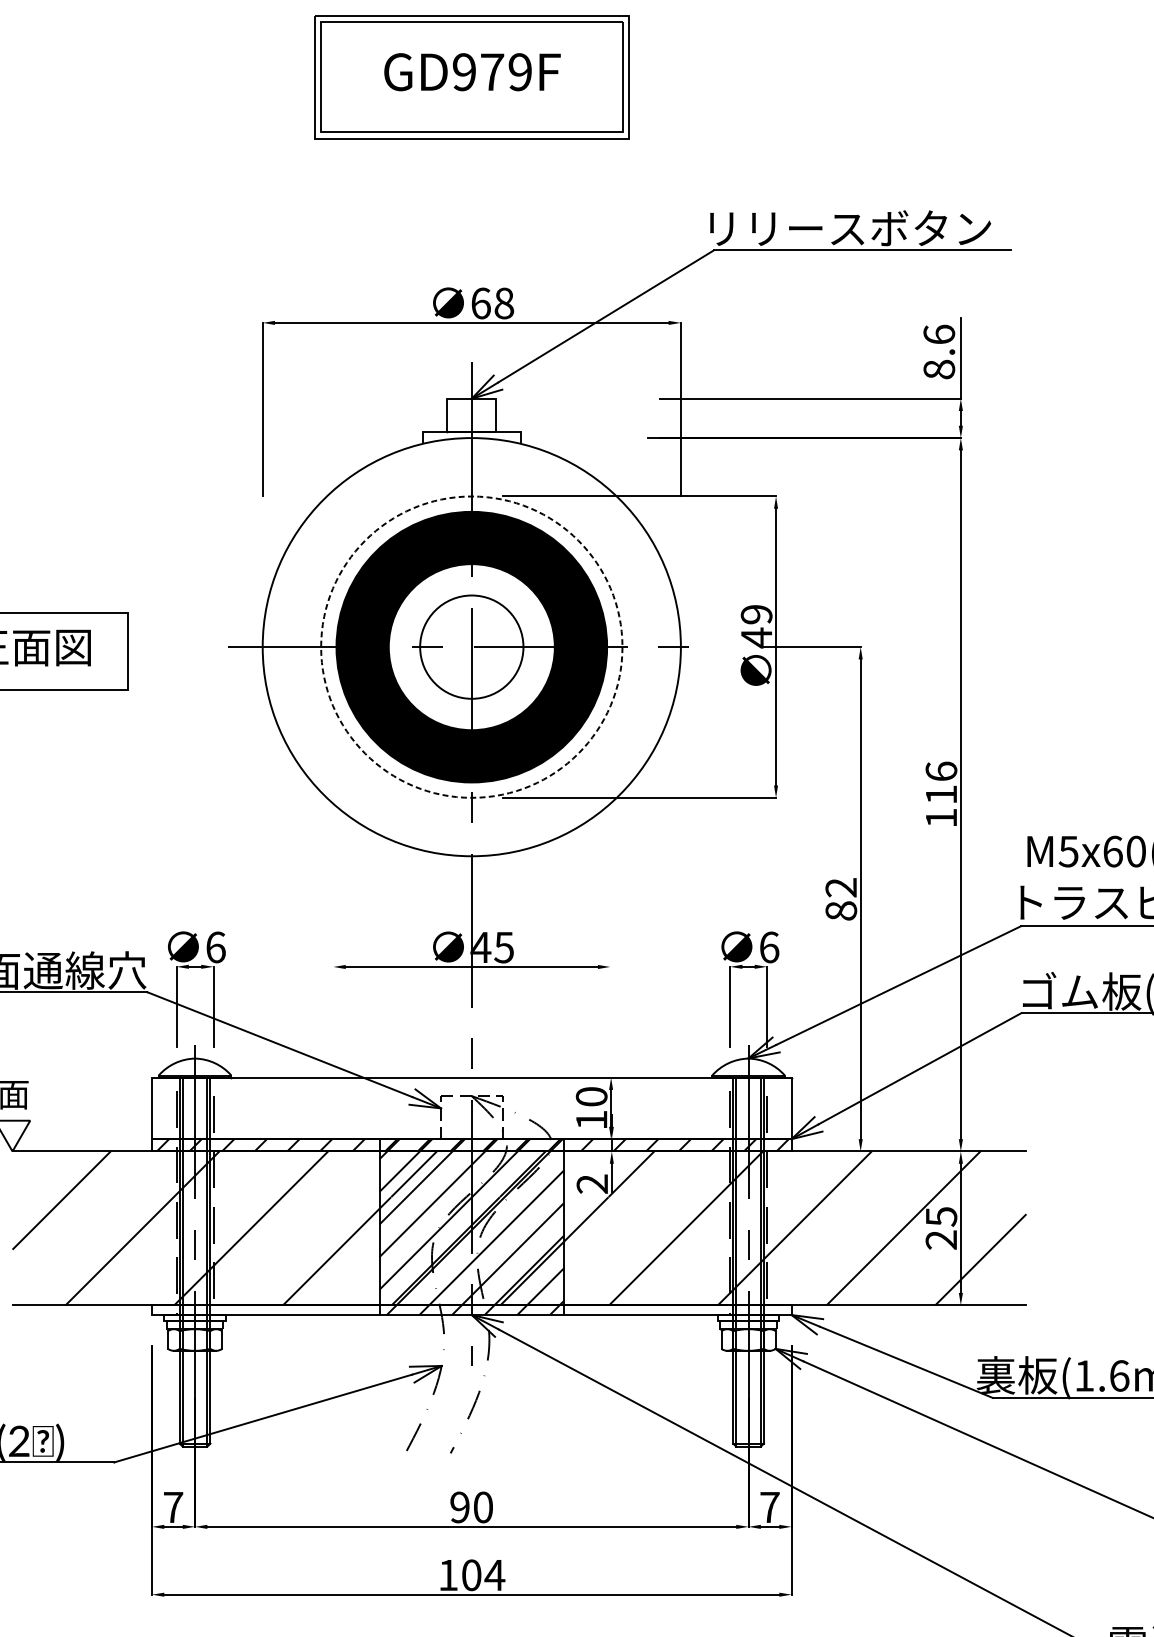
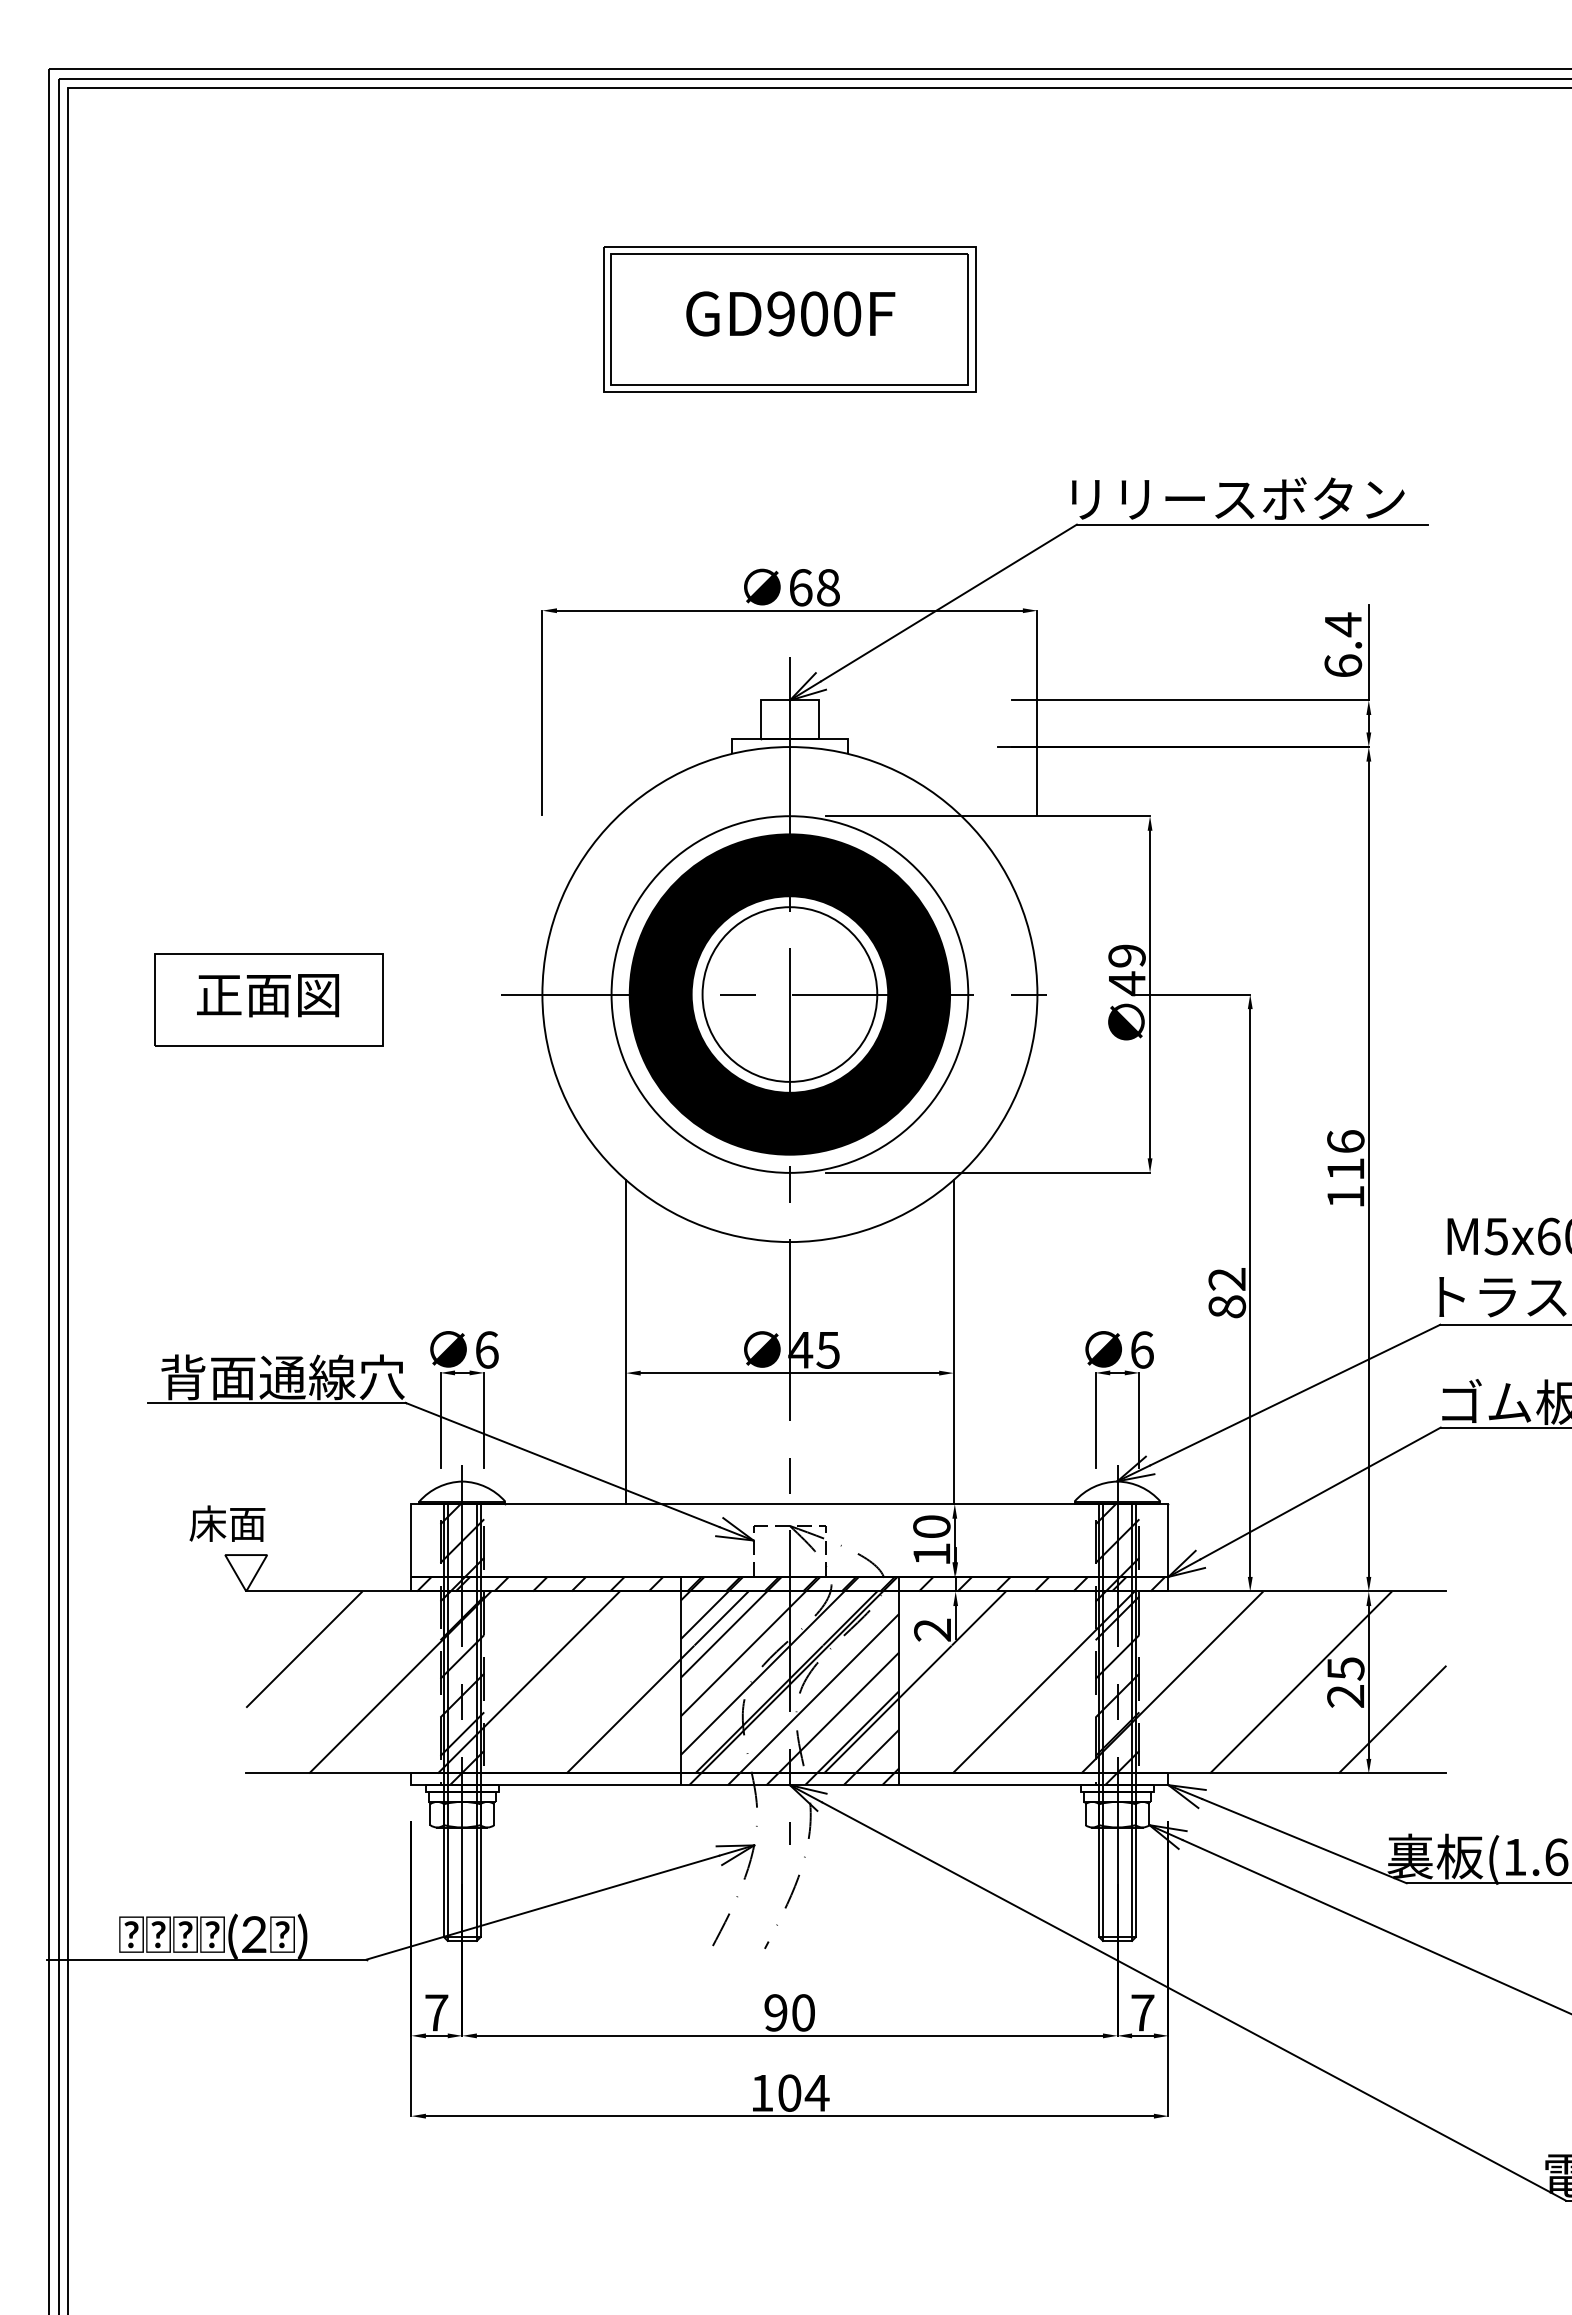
text: (506, 71) -> (830, 313), GD979F -> GD900F
text: (939, 351) -> (1343, 644), 8.6 -> 6.4
circle: (471, 647) -> (789, 994), dashed -> solid
circle: (471, 647) -> (789, 994), size x1.43
line: (333, 941) -> (626, 1342), added
line: (610, 941) -> (953, 1342), added
hatch: (195, 1196) -> (462, 1644), added
hatch: (748, 1196) -> (1117, 1644), added

